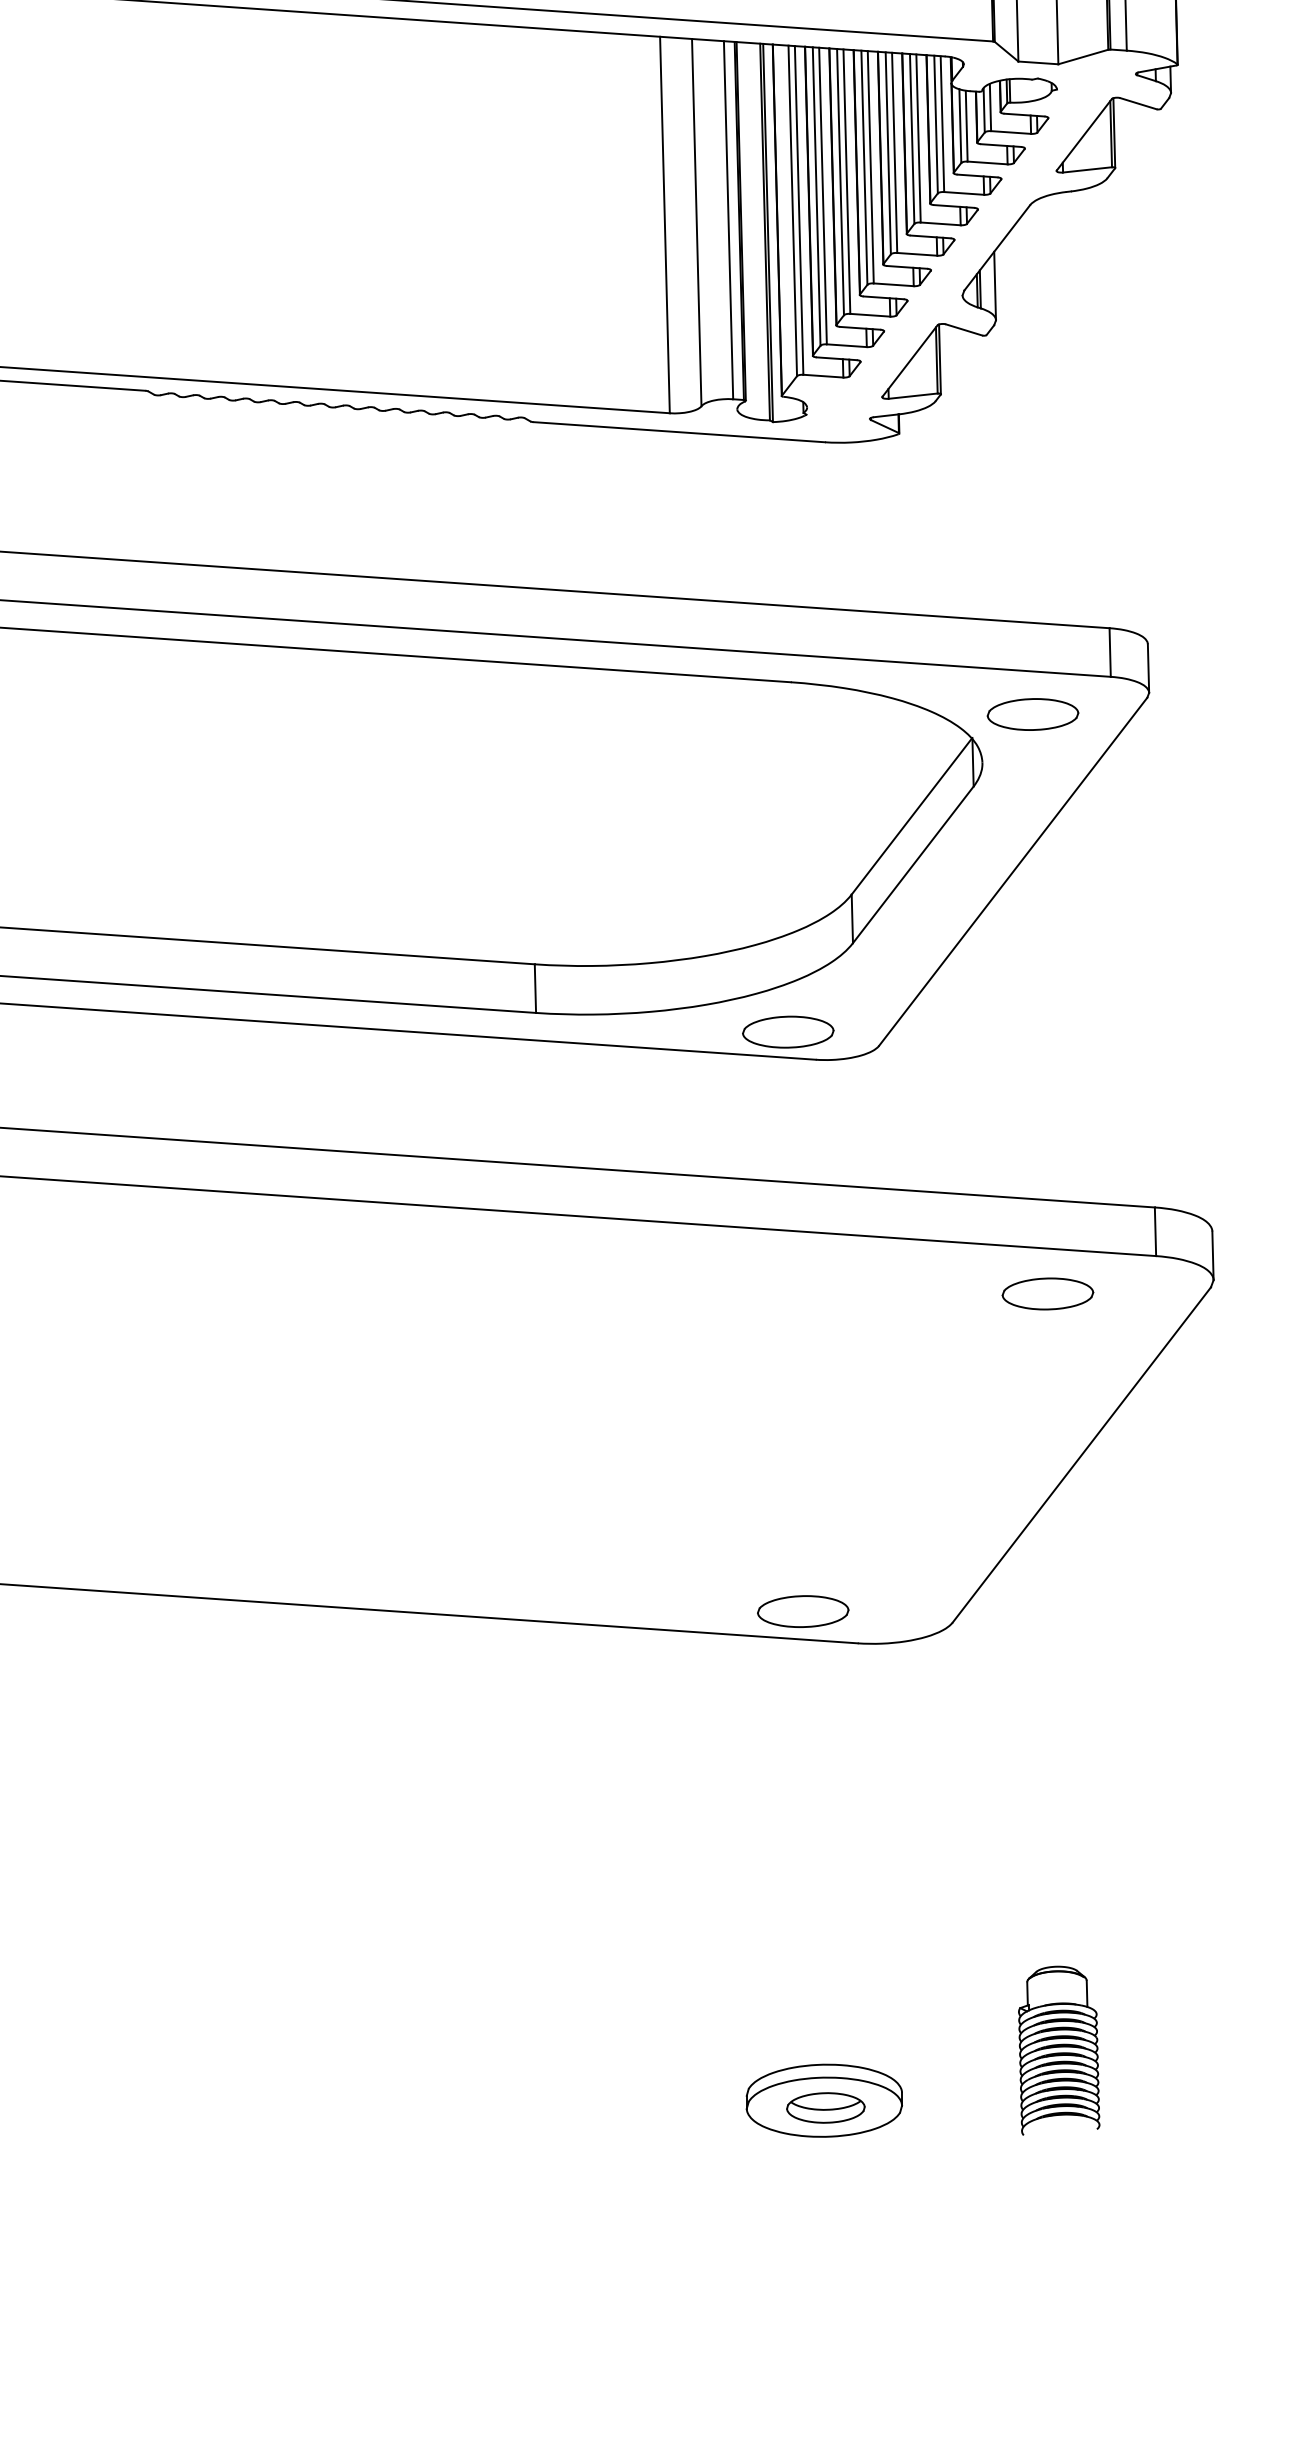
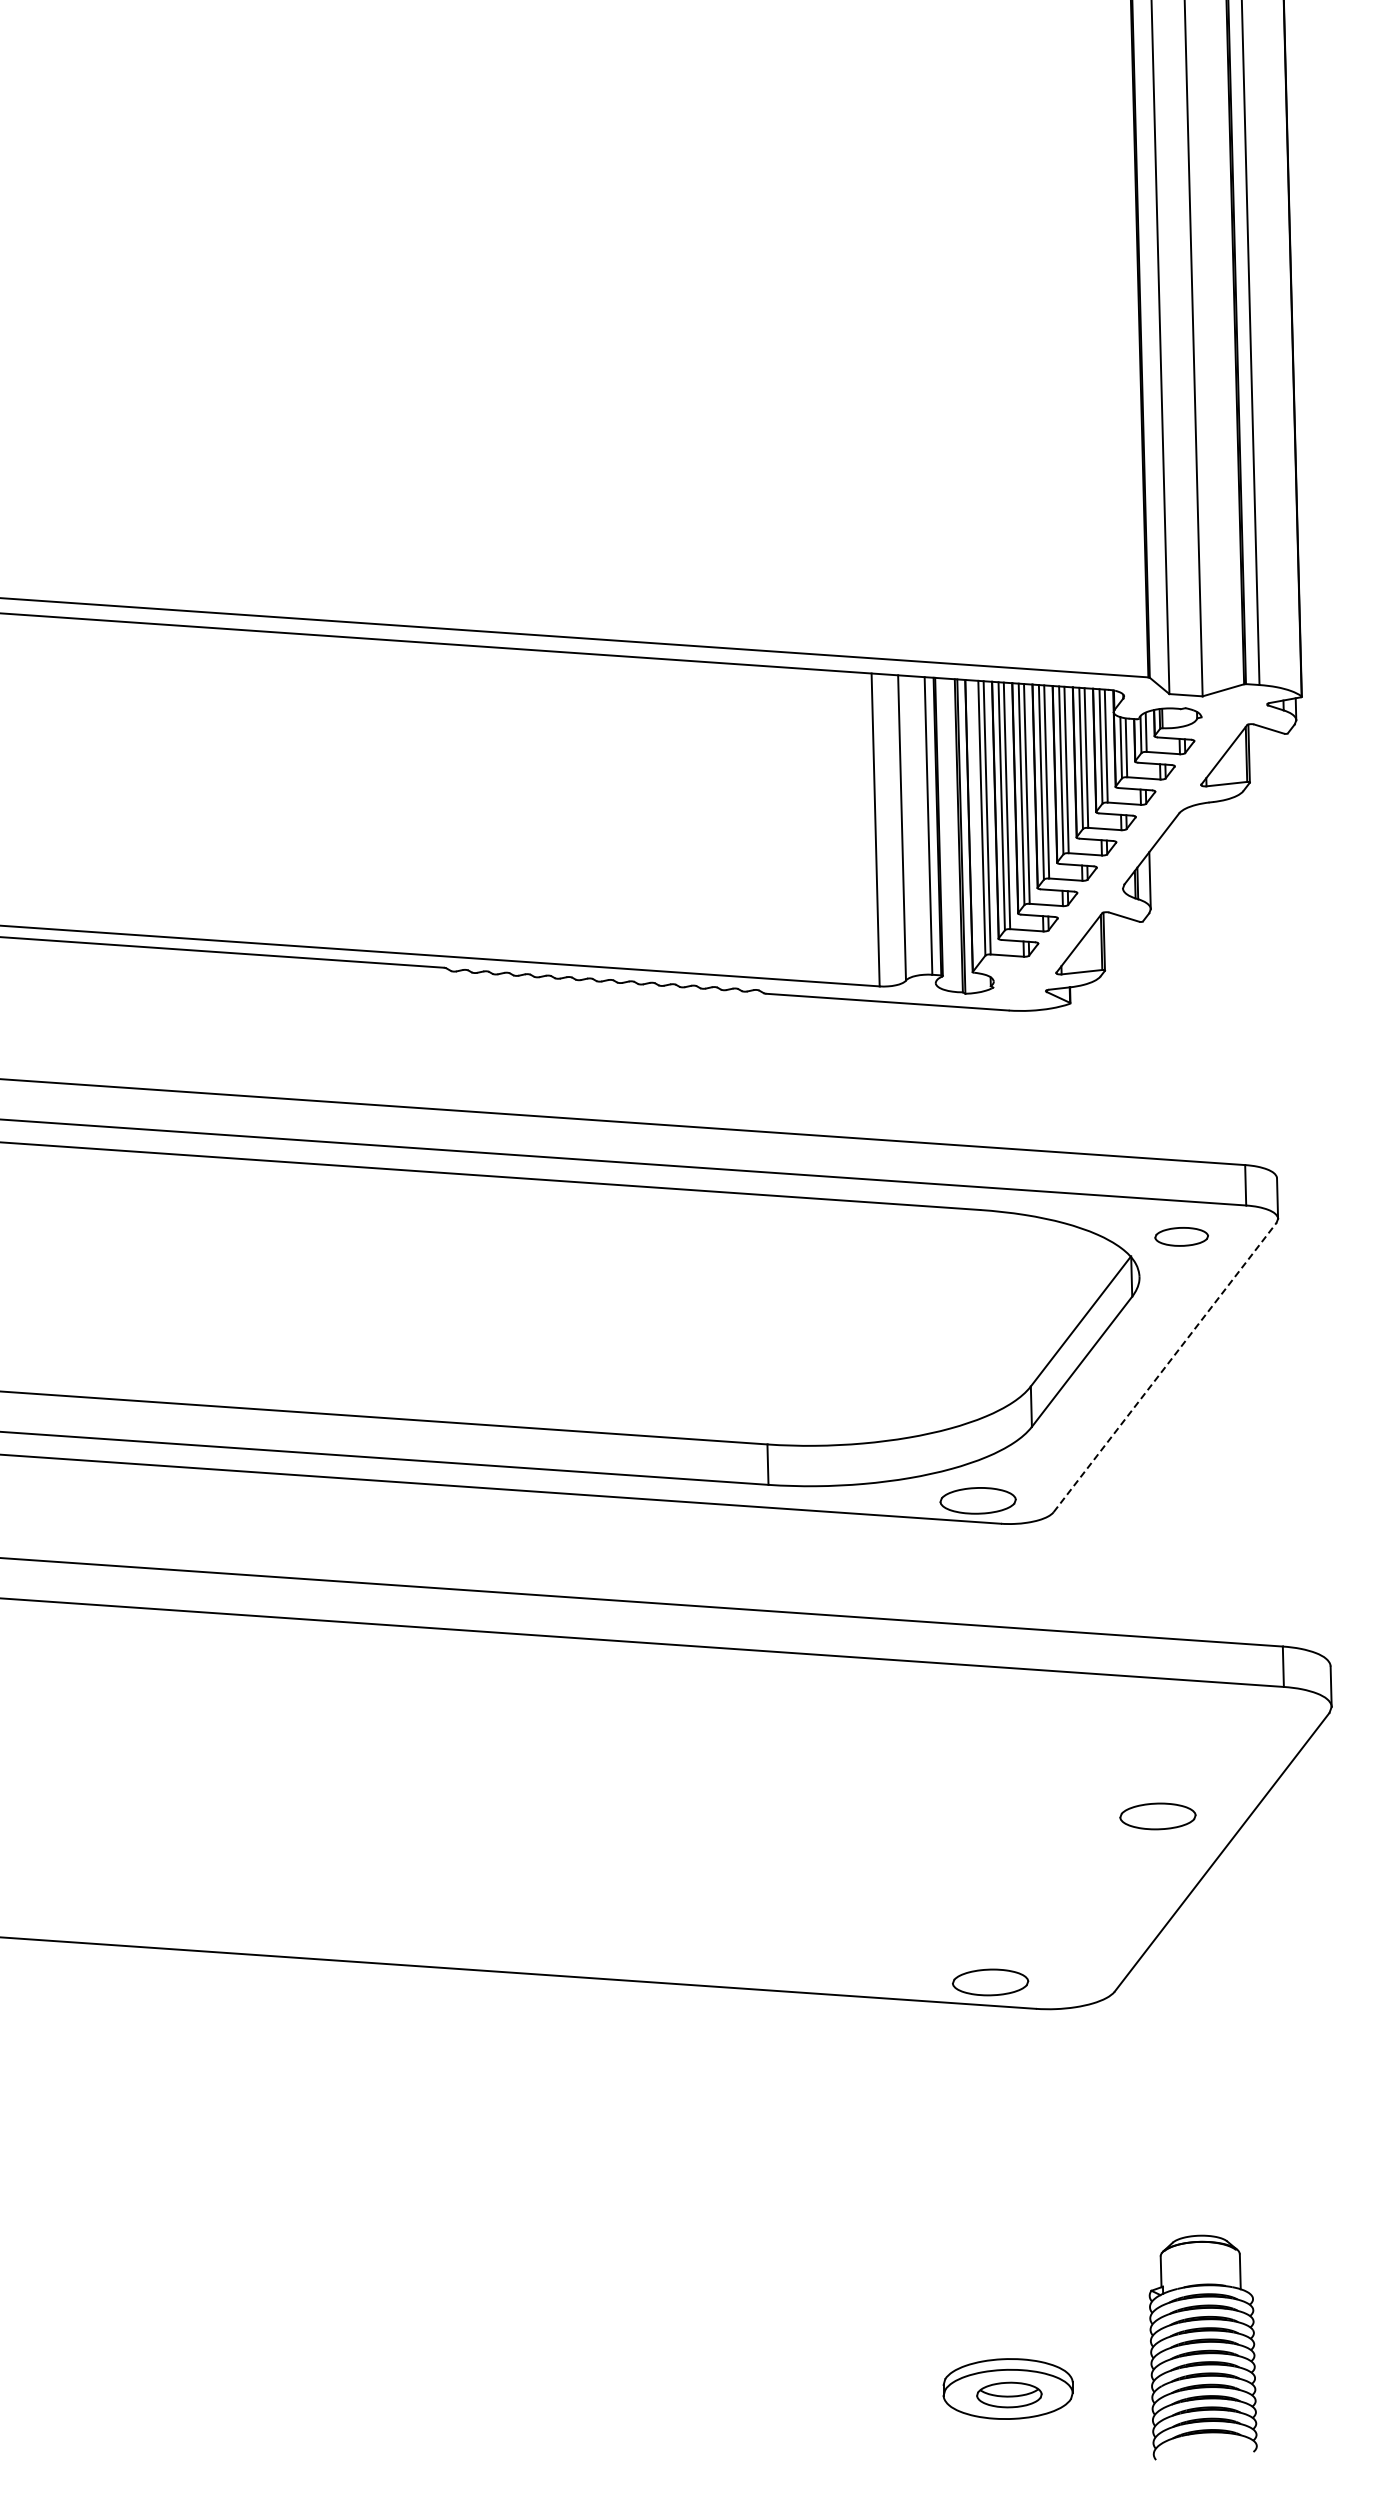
part: (1032, 714) -> (1181, 1236), size x0.7
line: (1013, 871) -> (1165, 1367), solid -> dashed
part: (1047, 1294) -> (1157, 1816), moved
part: (1059, 2050) -> (1203, 2347), size x1.6

